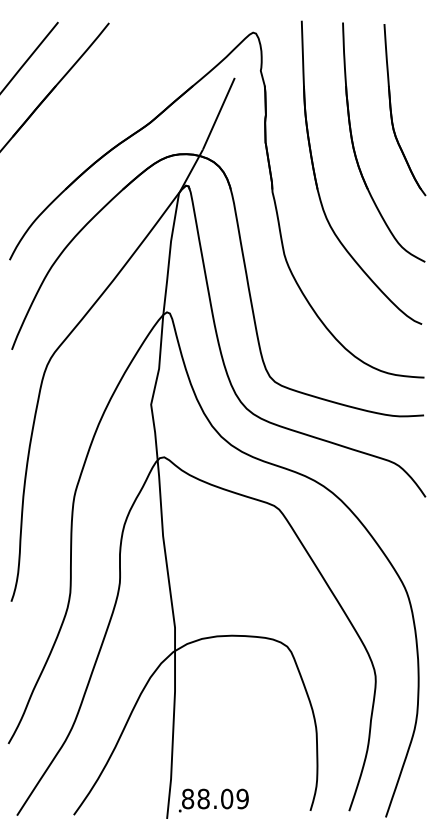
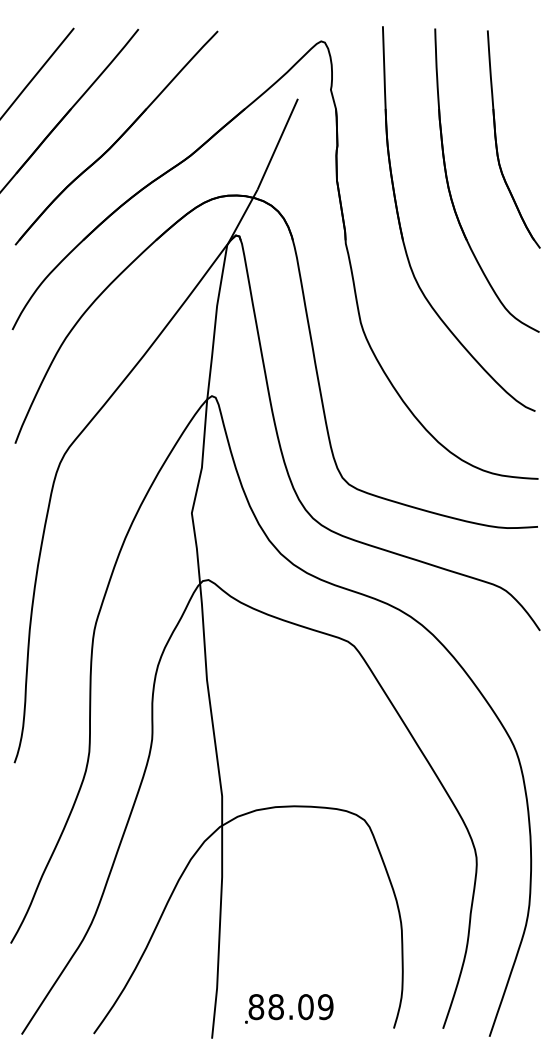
part: (91, 108) -> (116, 137), added
part: (213, 800) -> (288, 1008), moved

